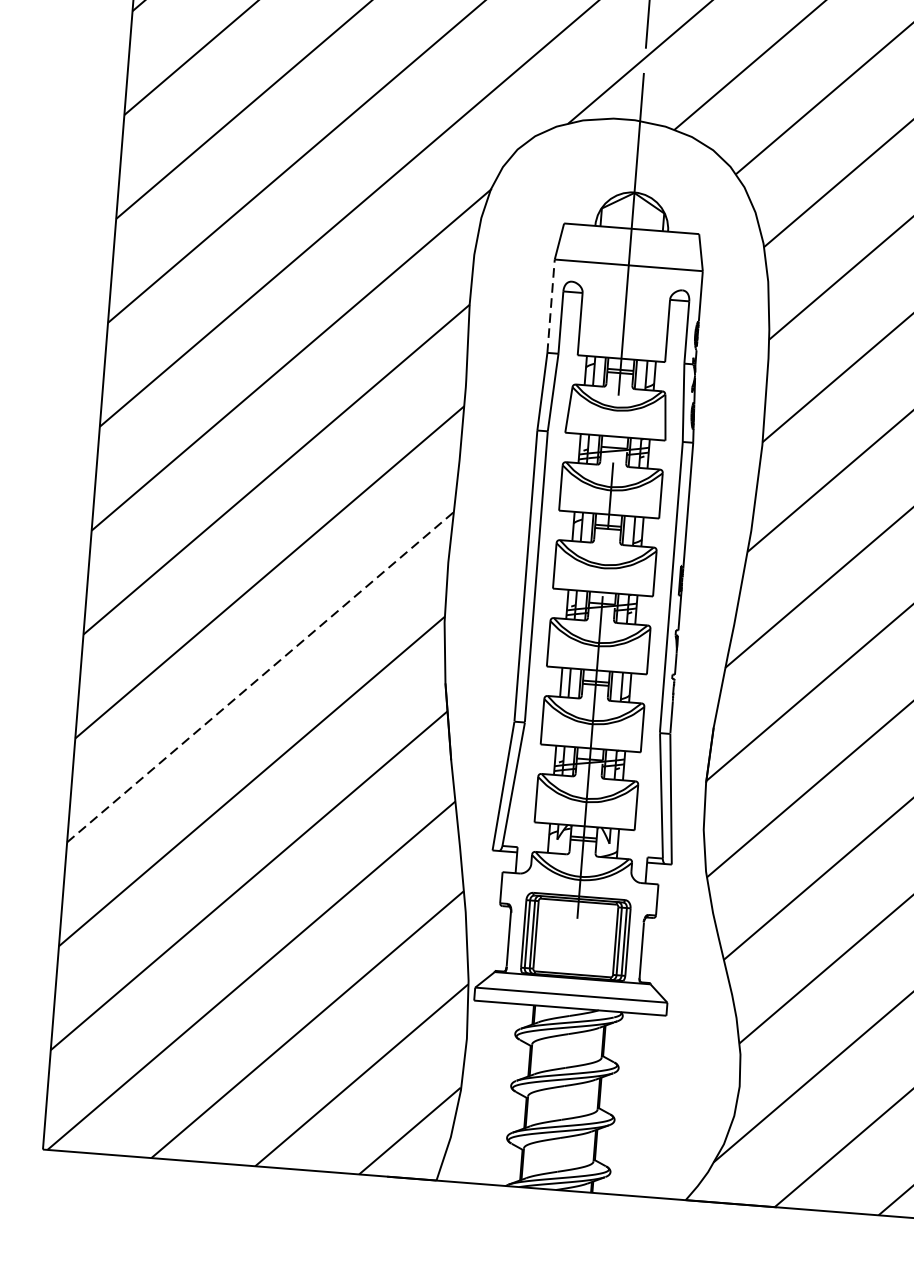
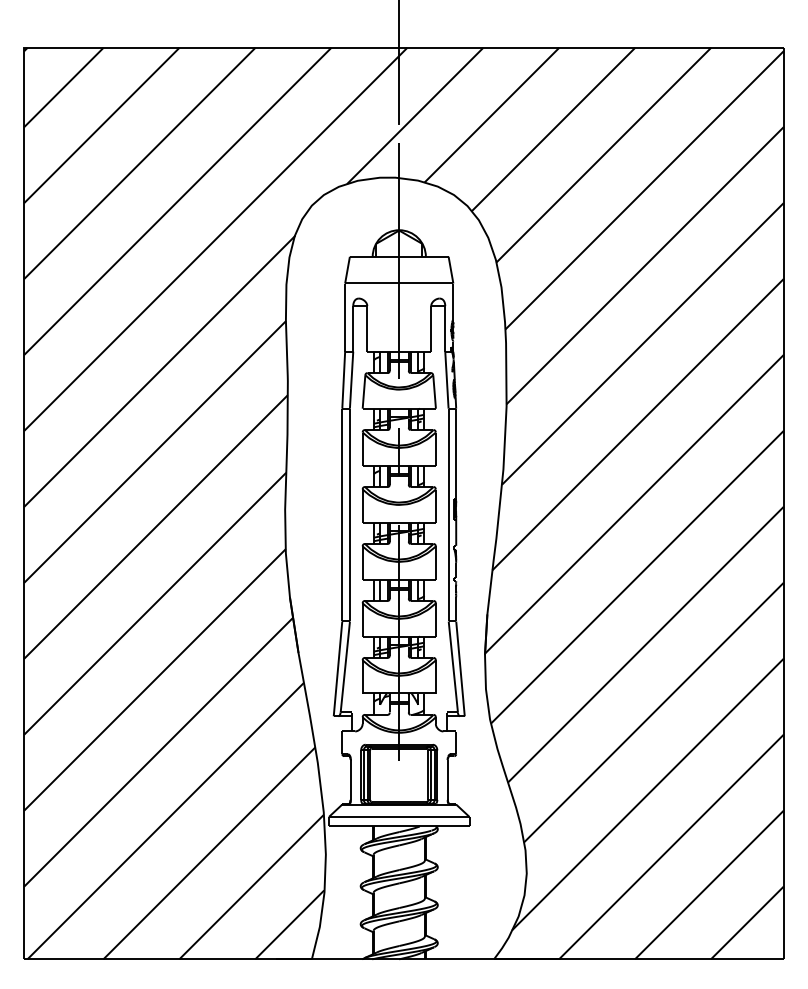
line: (551, 306) -> (345, 317), dashed -> solid
line: (260, 676) -> (155, 603), dashed -> solid

